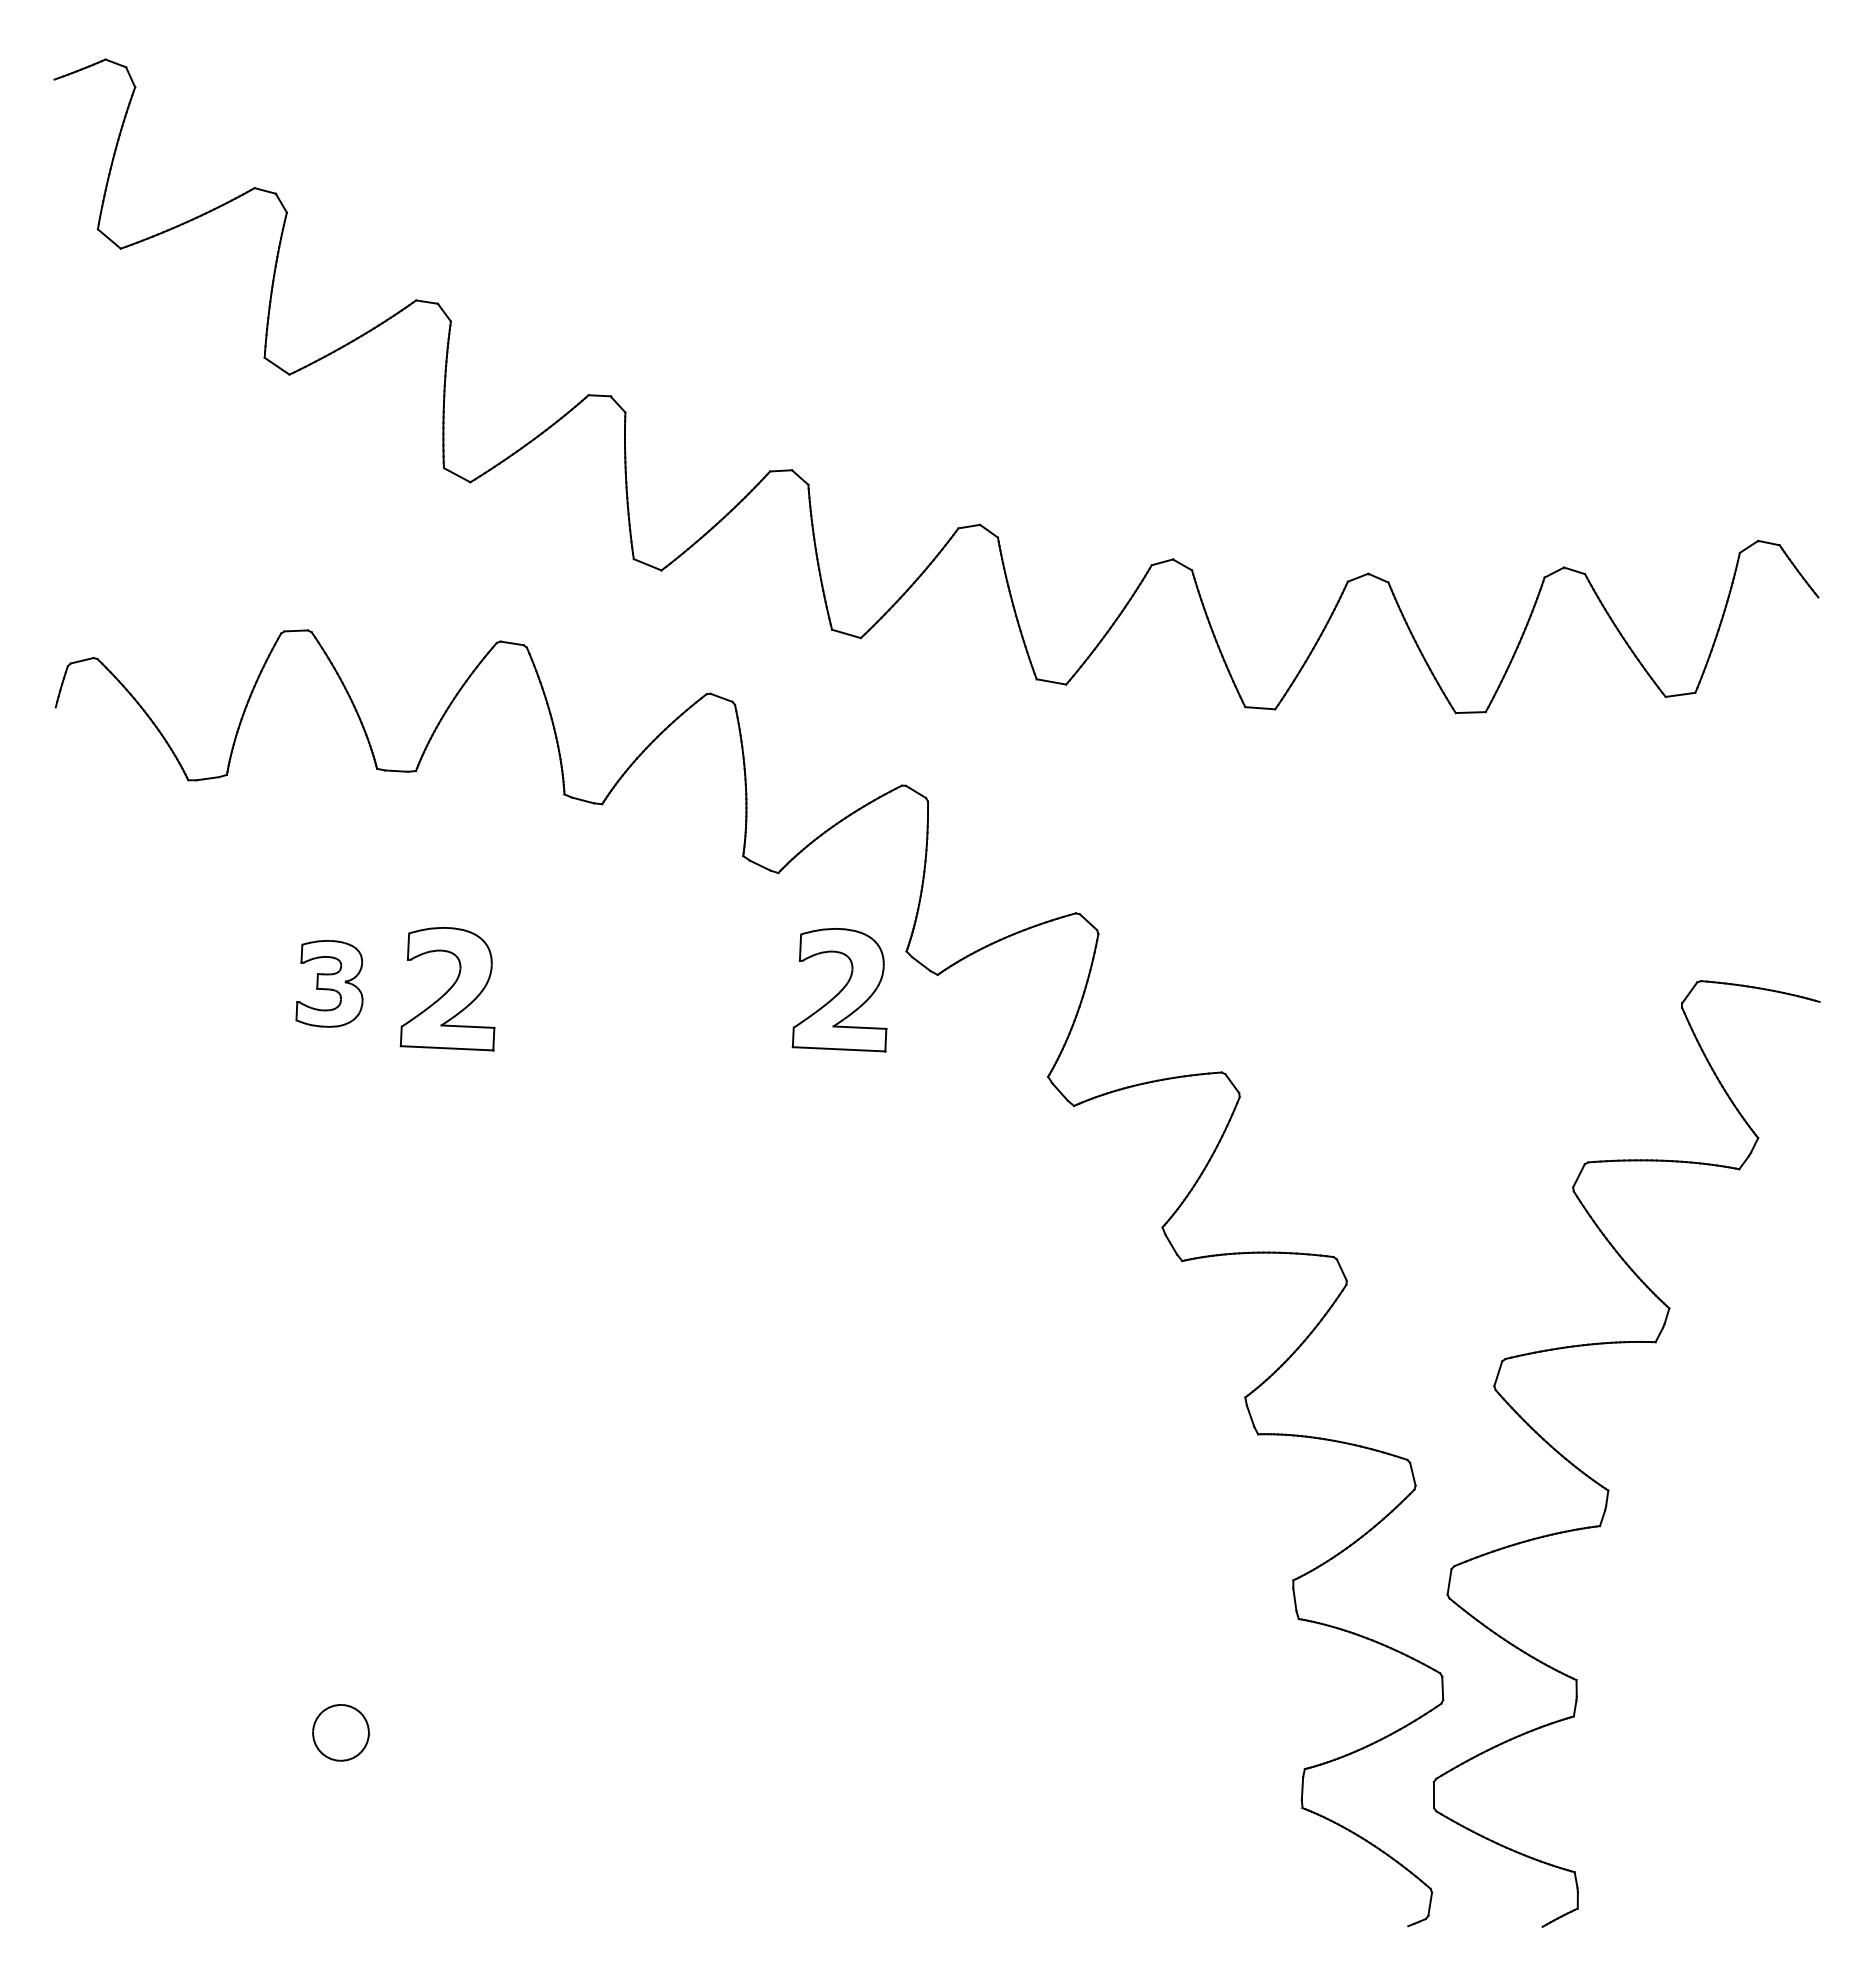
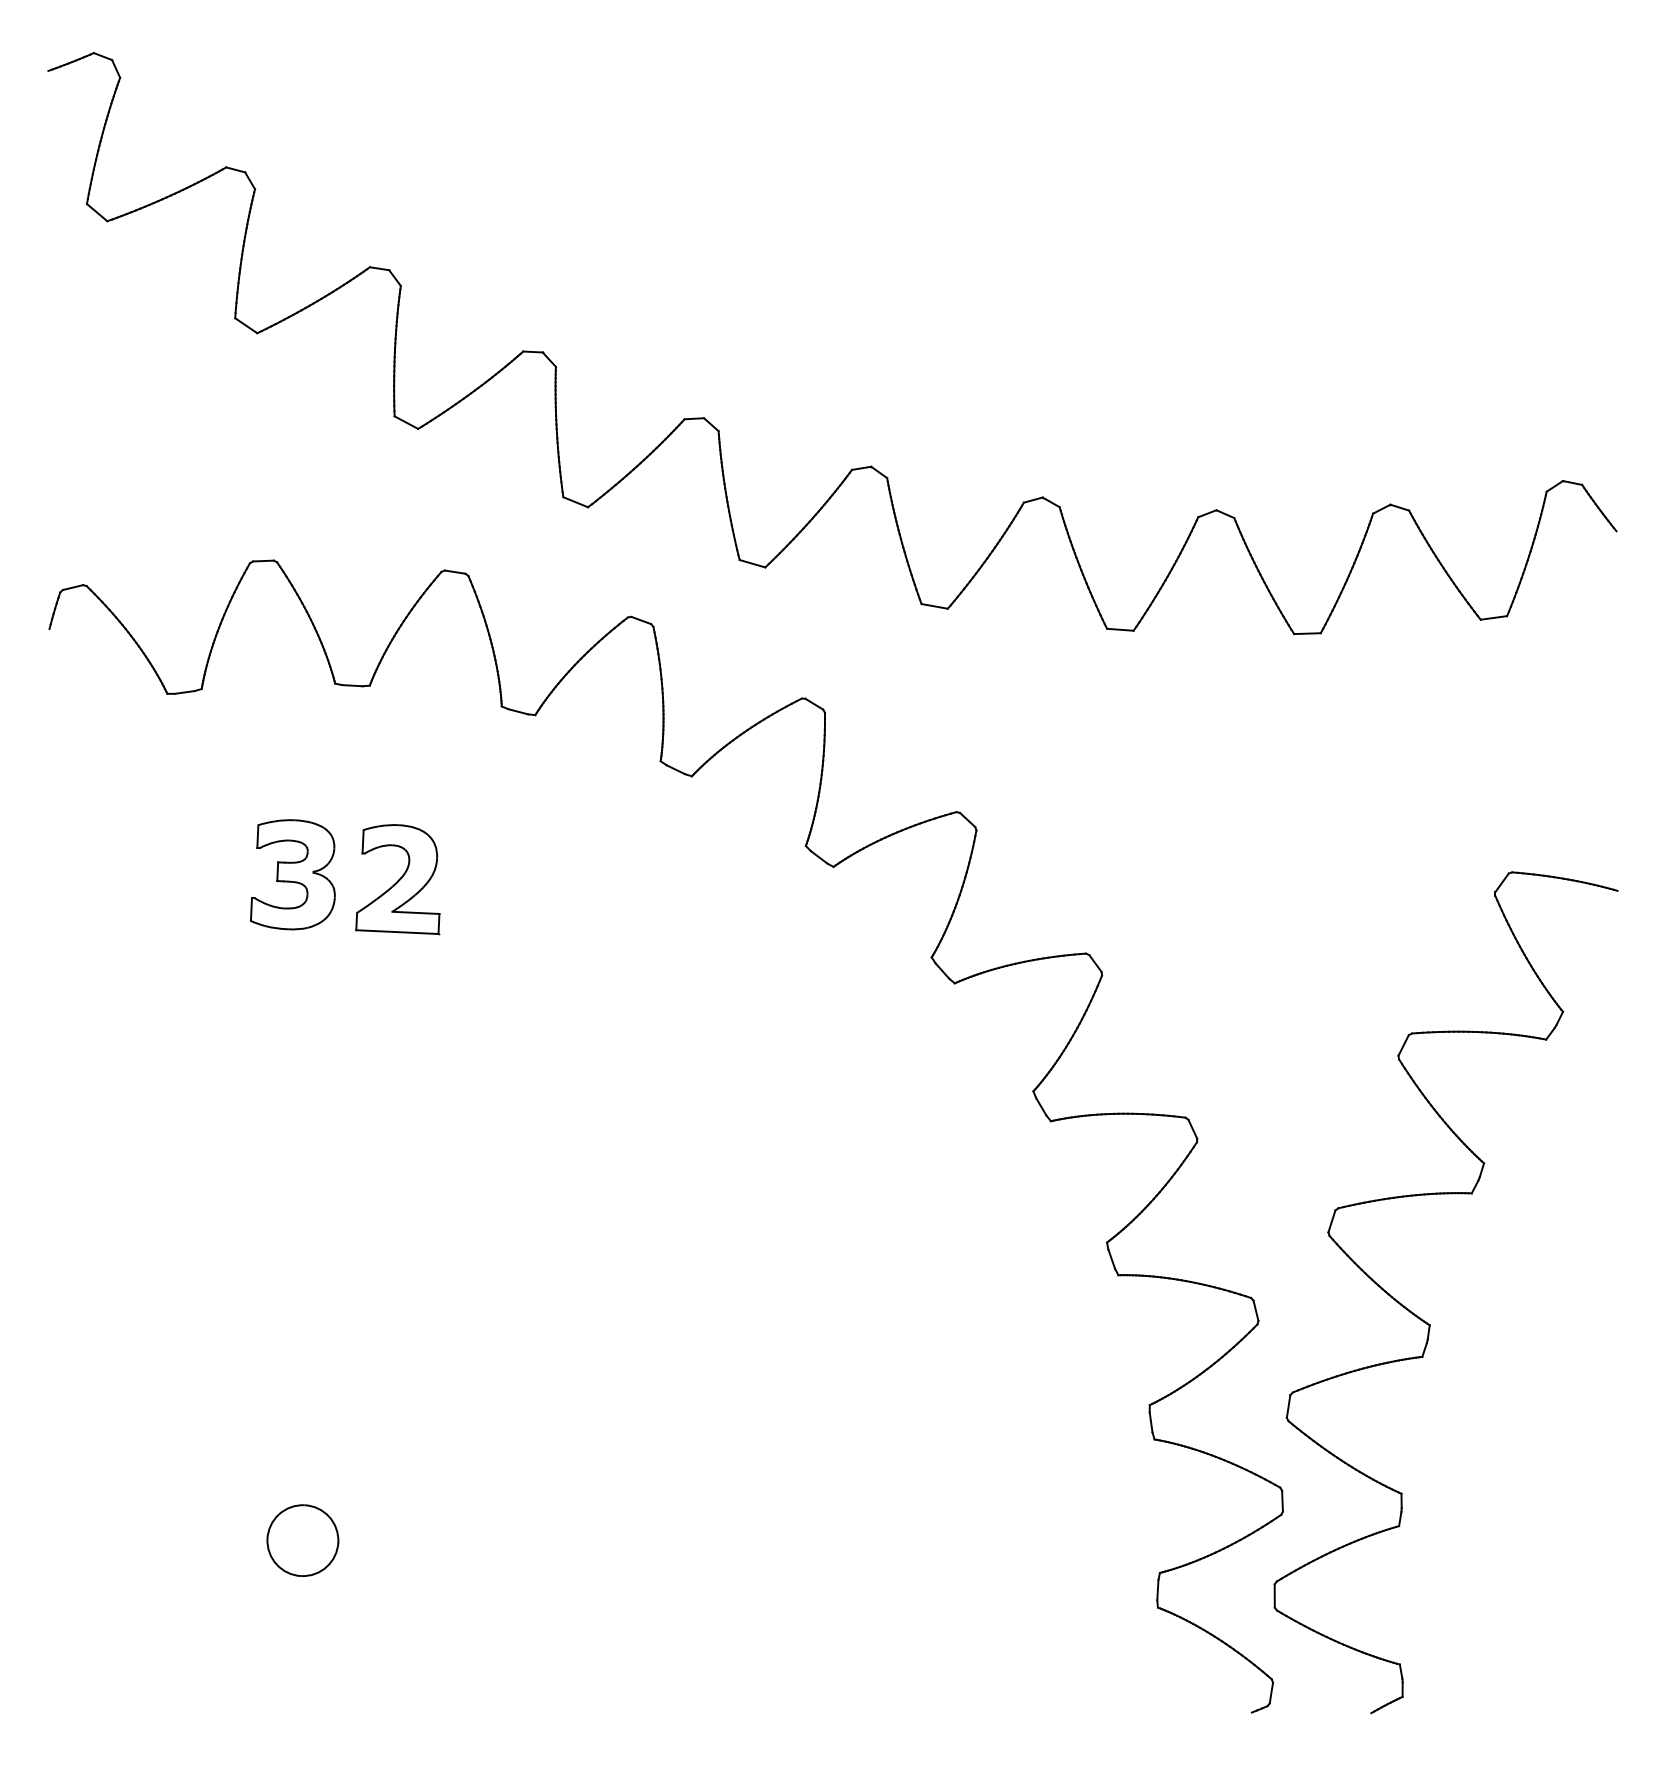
part: (329, 983) -> (292, 874), size x1.43
part: (839, 990) -> (746, 880), removed
part: (341, 1732) -> (303, 1540), size x1.43

